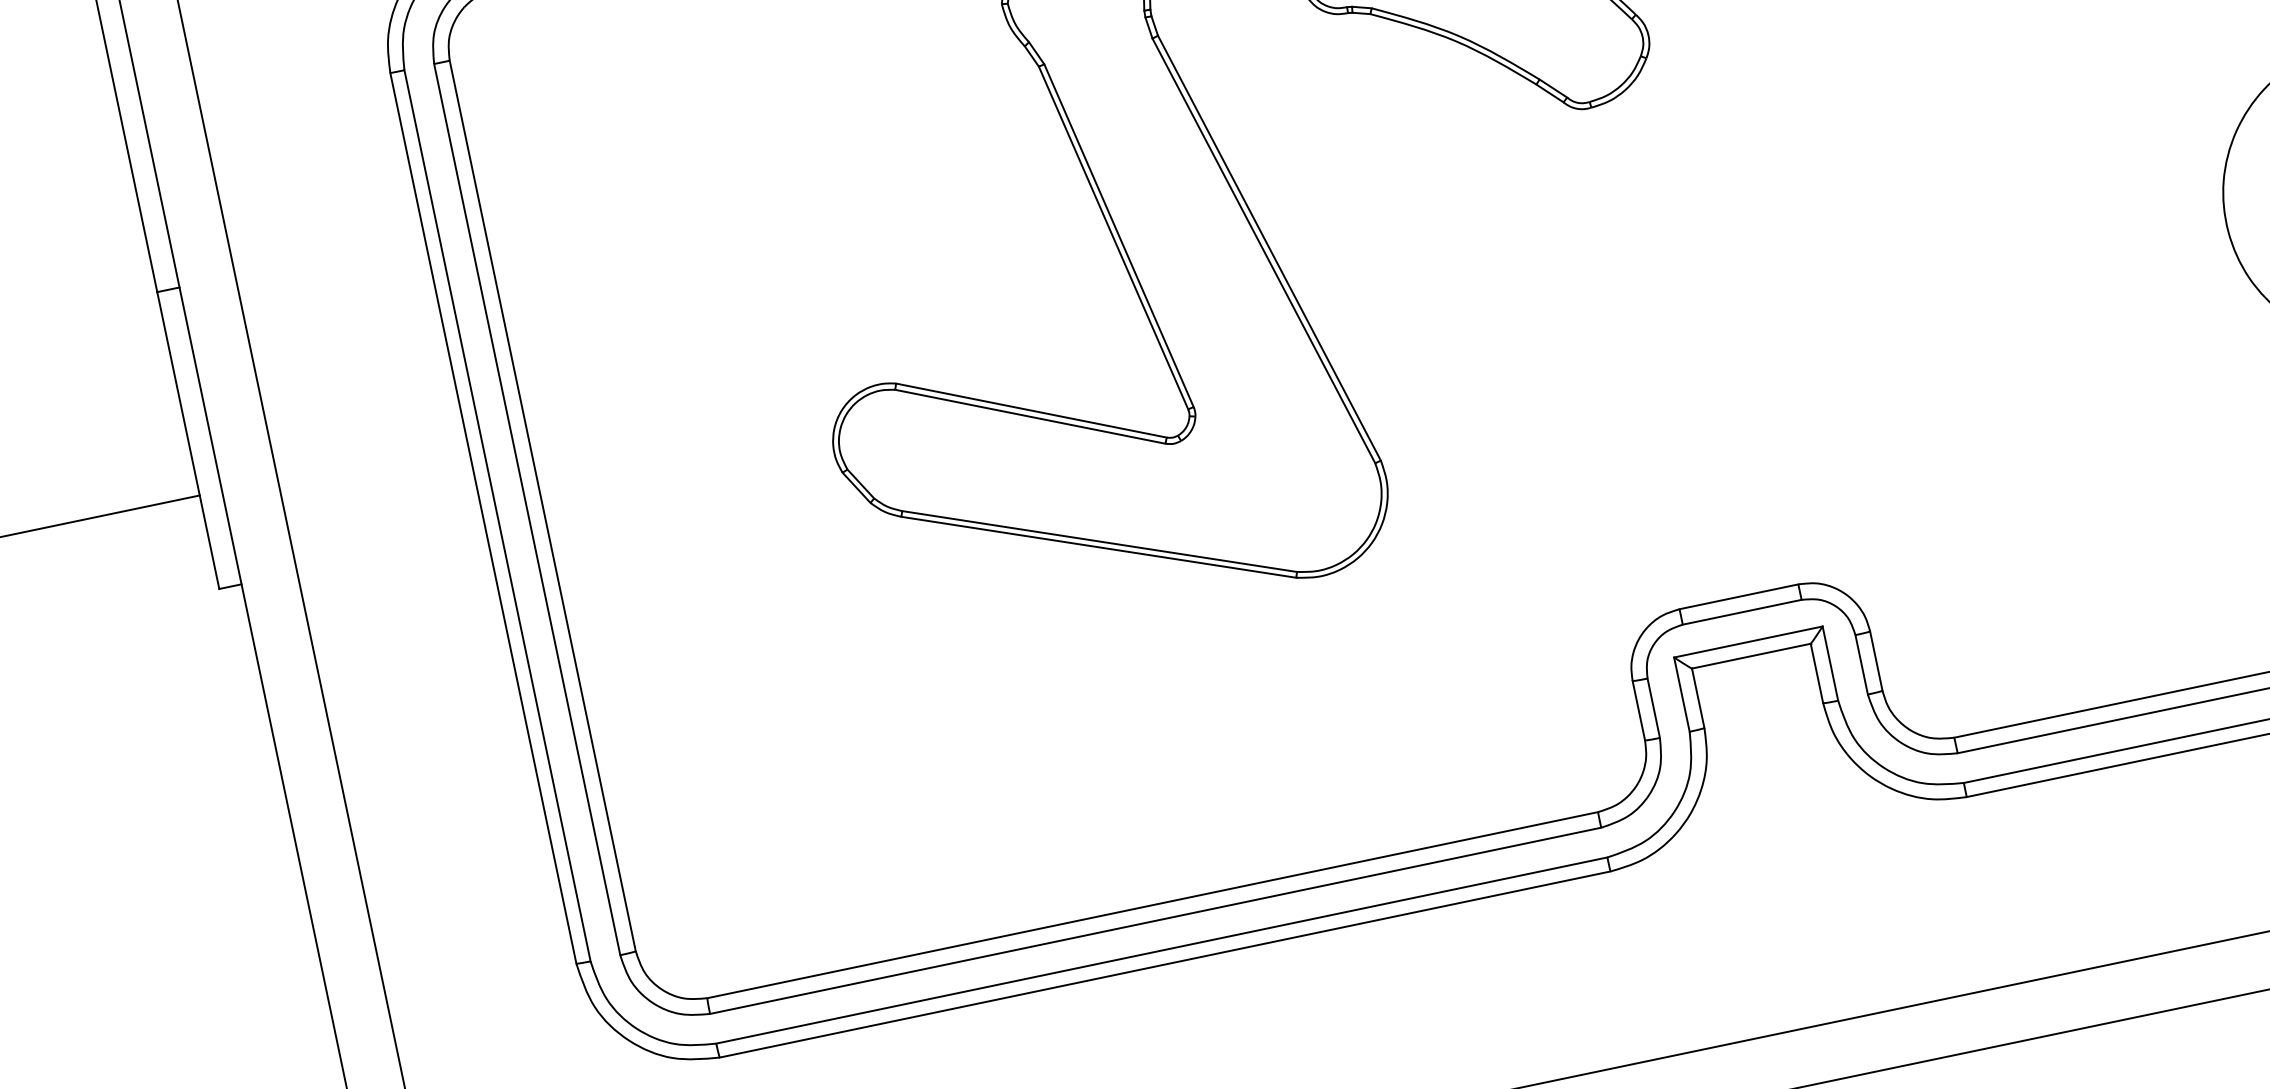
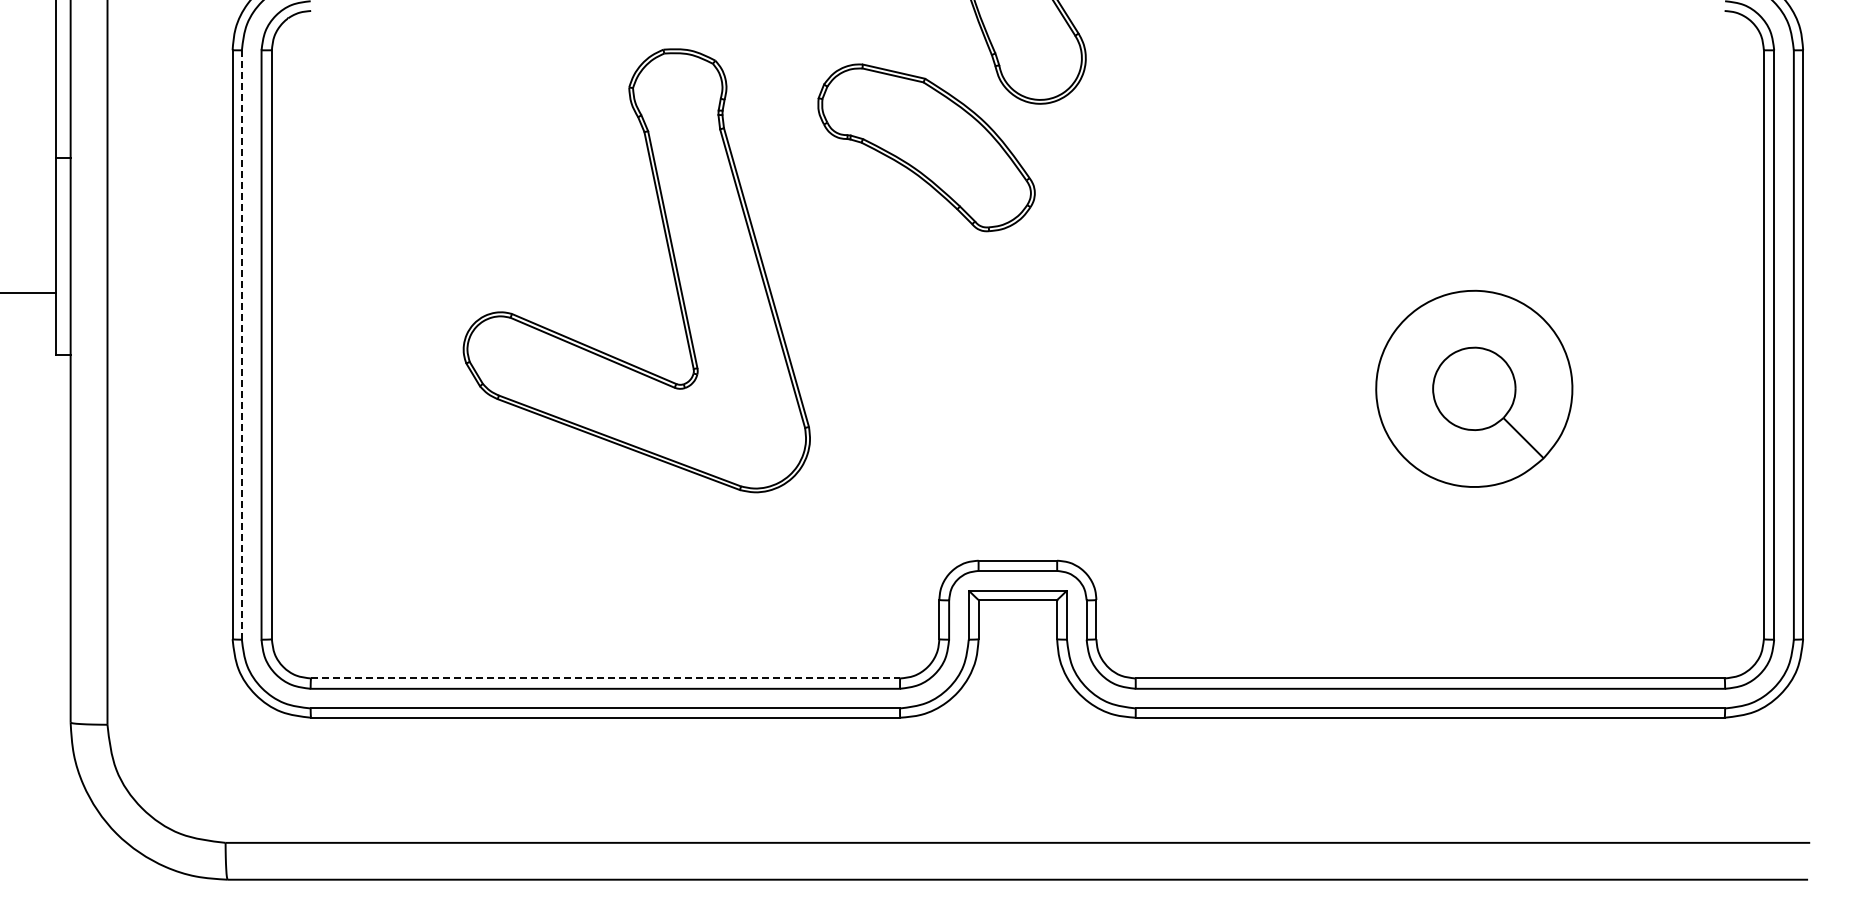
line: (497, 516) -> (241, 345), solid -> dashed
line: (1154, 904) -> (606, 678), solid -> dashed

